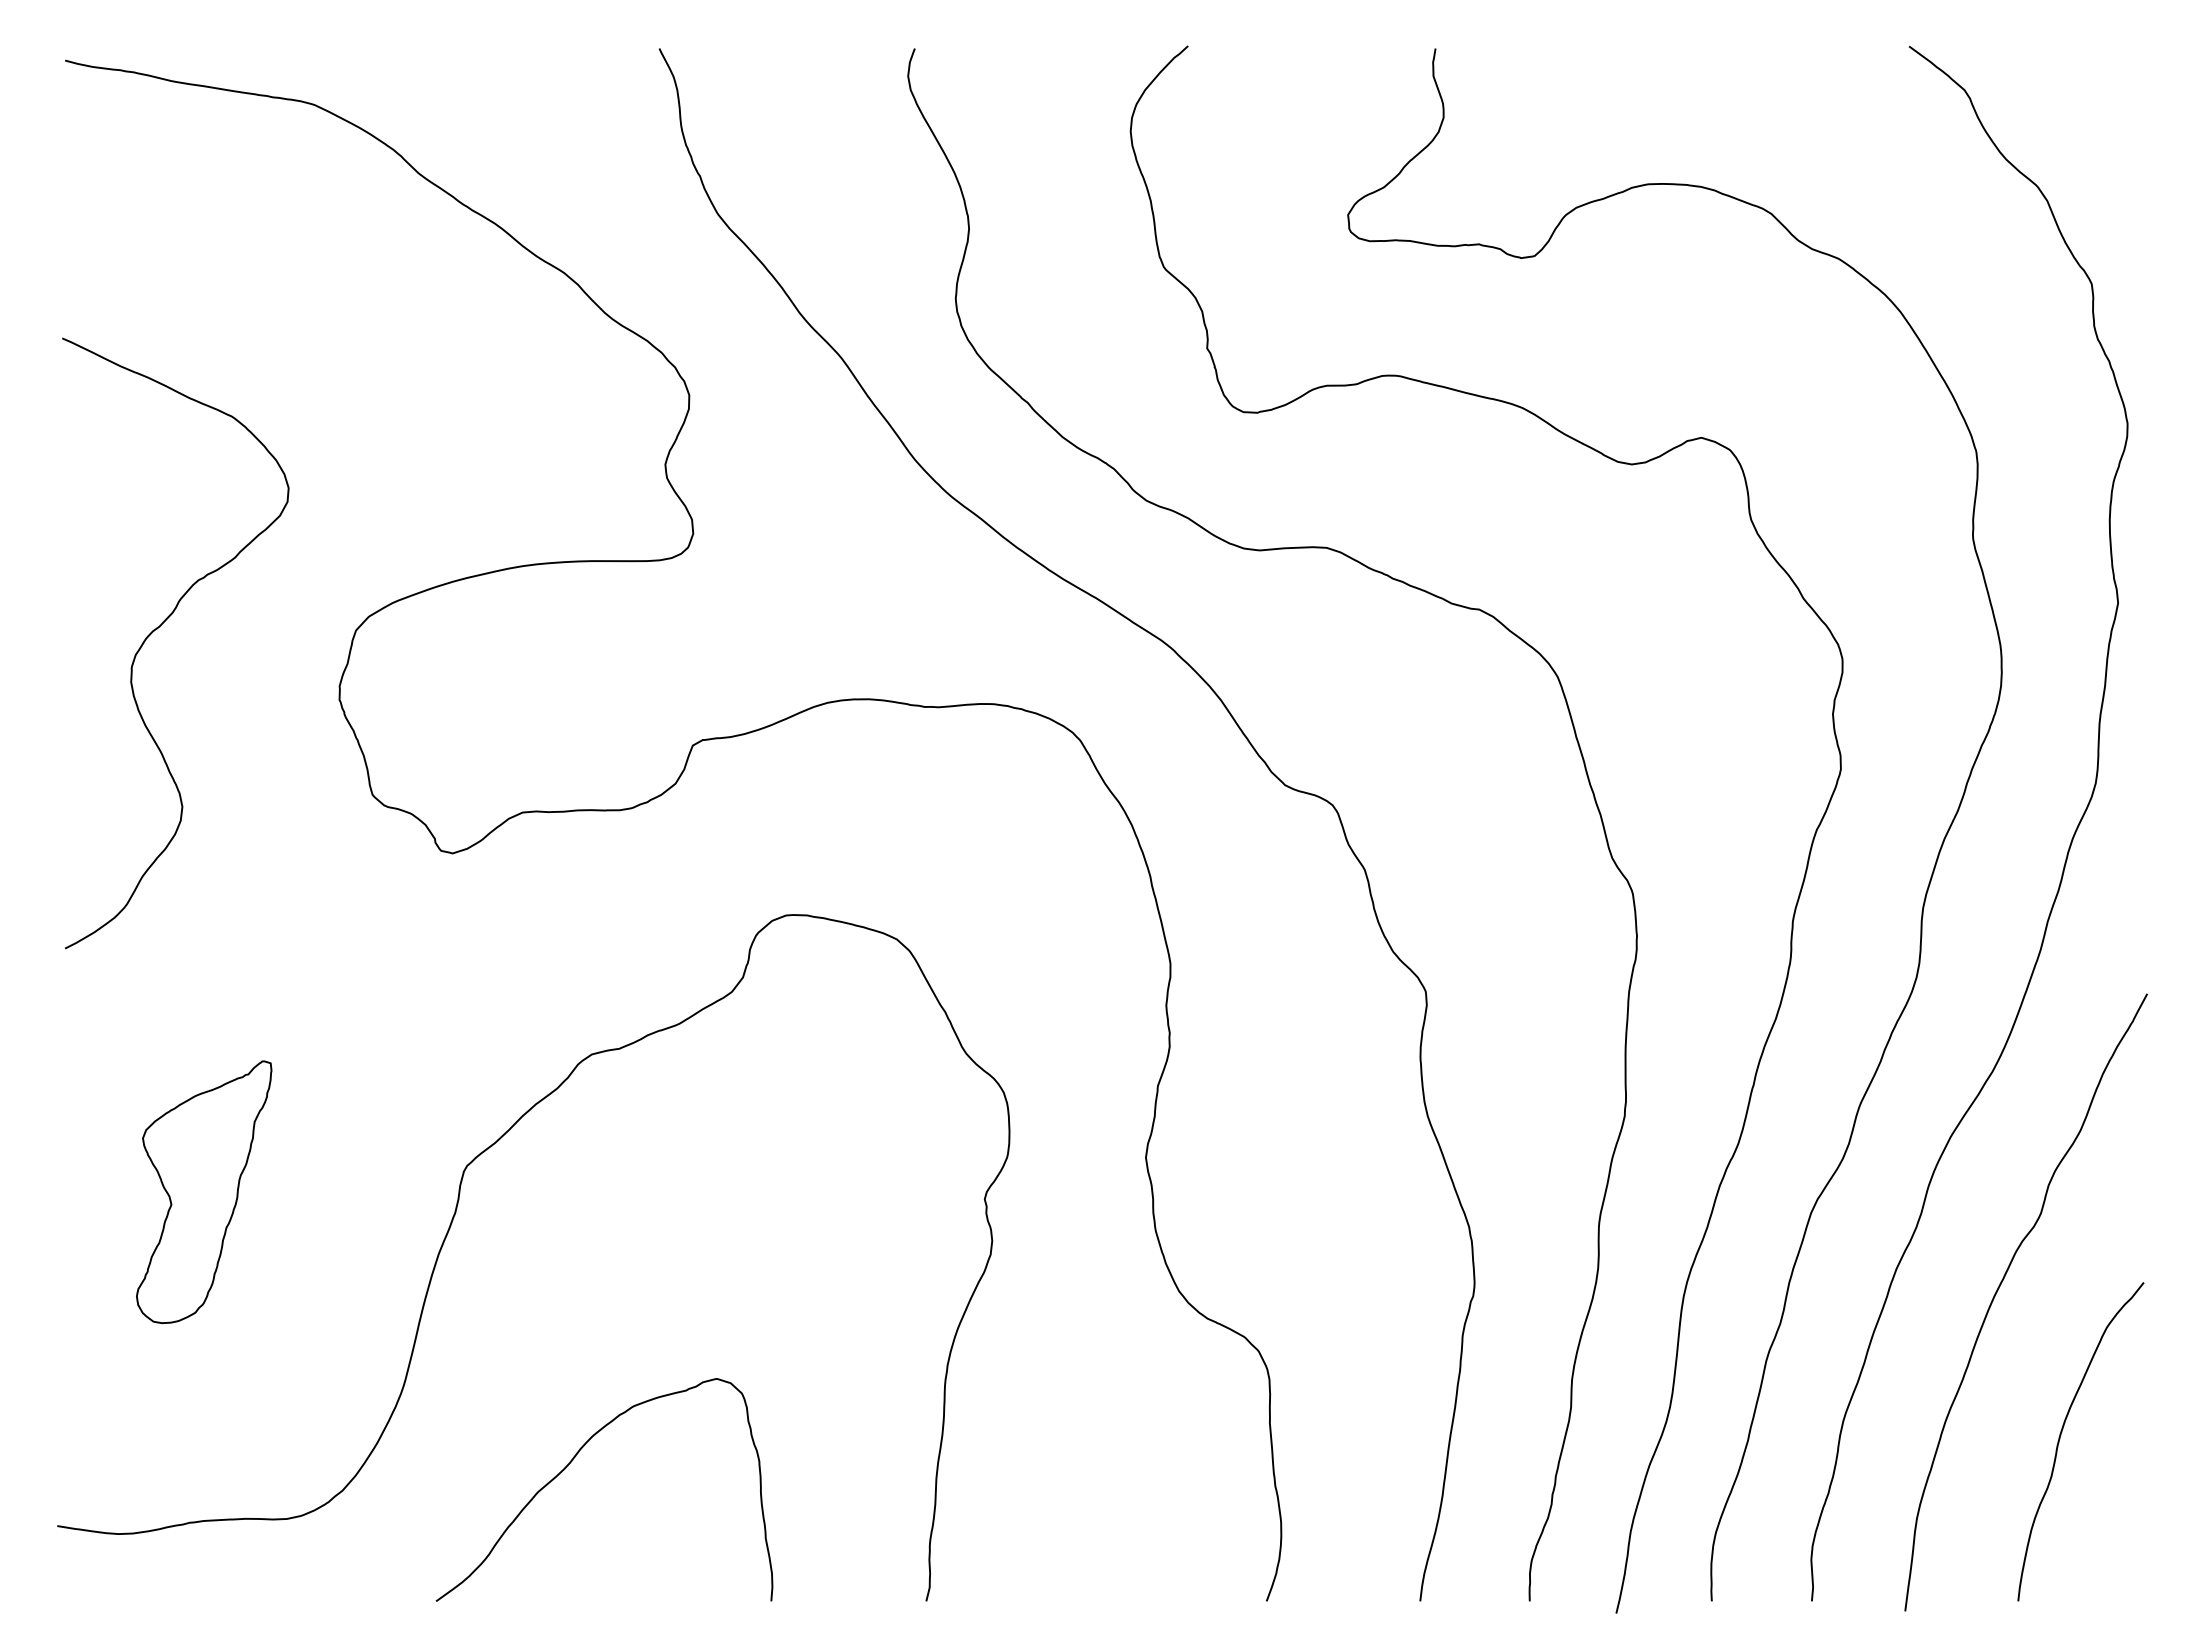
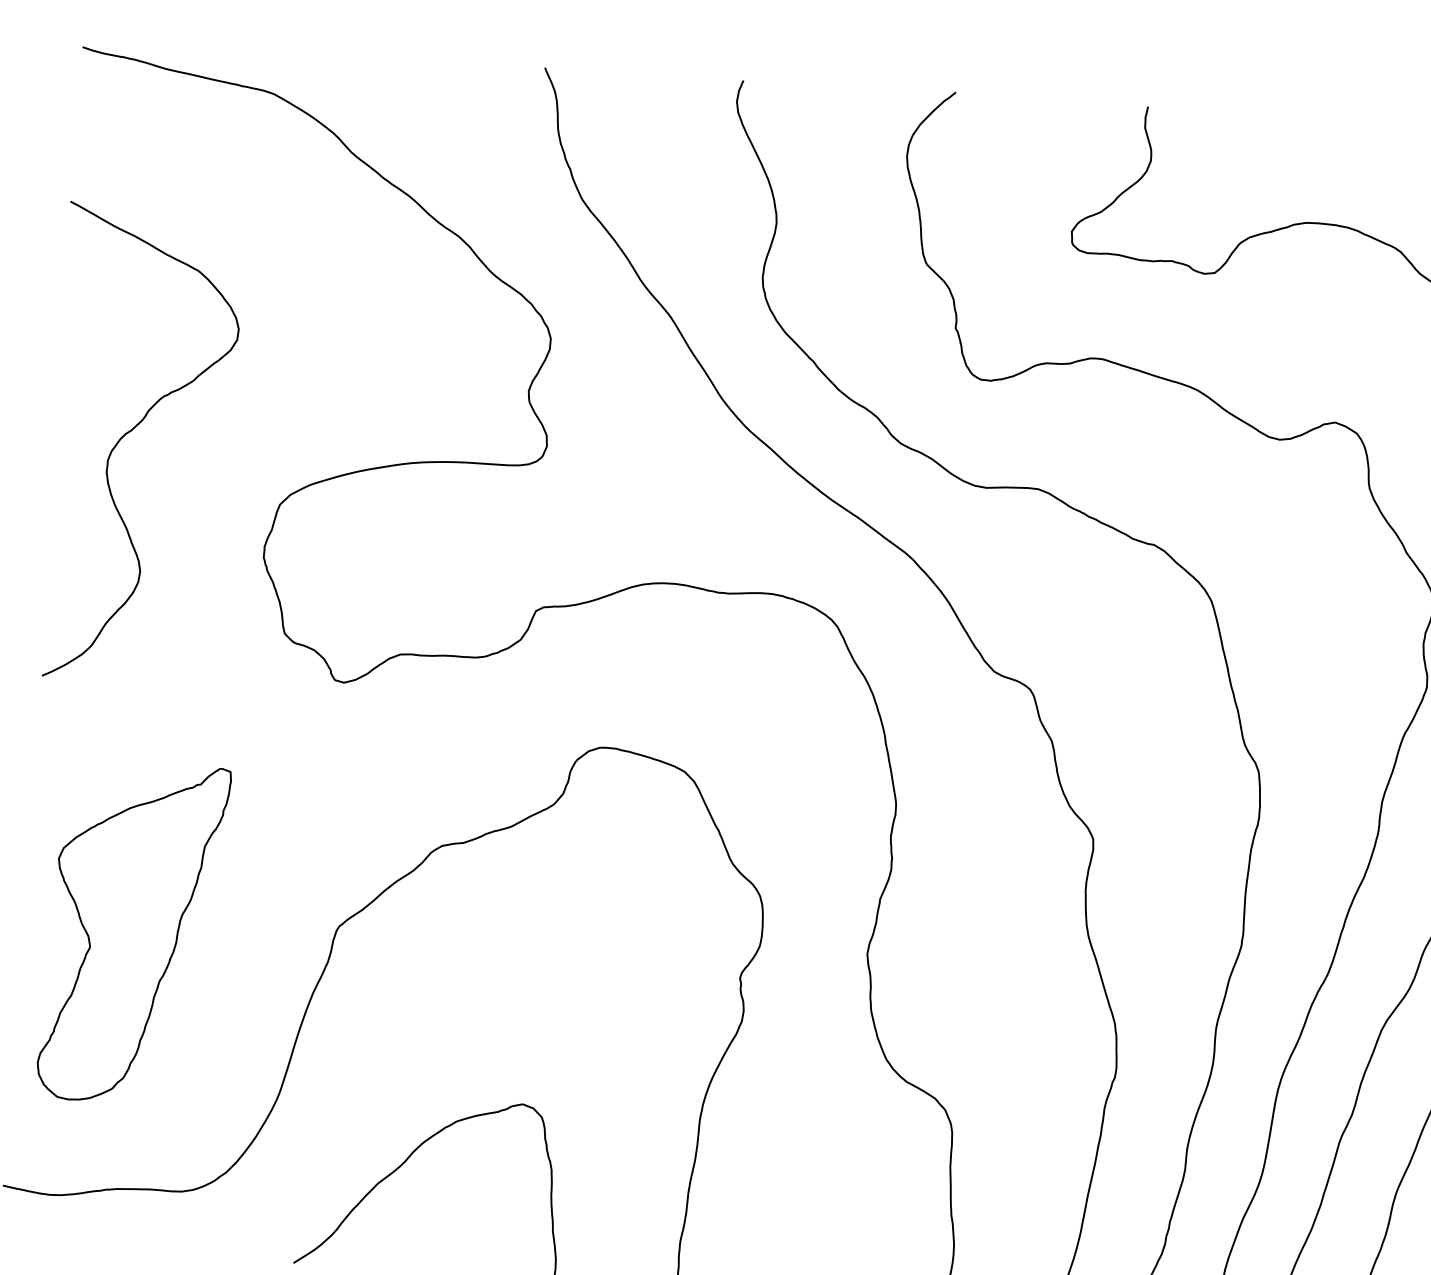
curve: (160, 627) -> (132, 431), moved
part: (204, 1192) -> (134, 933), size x1.67

